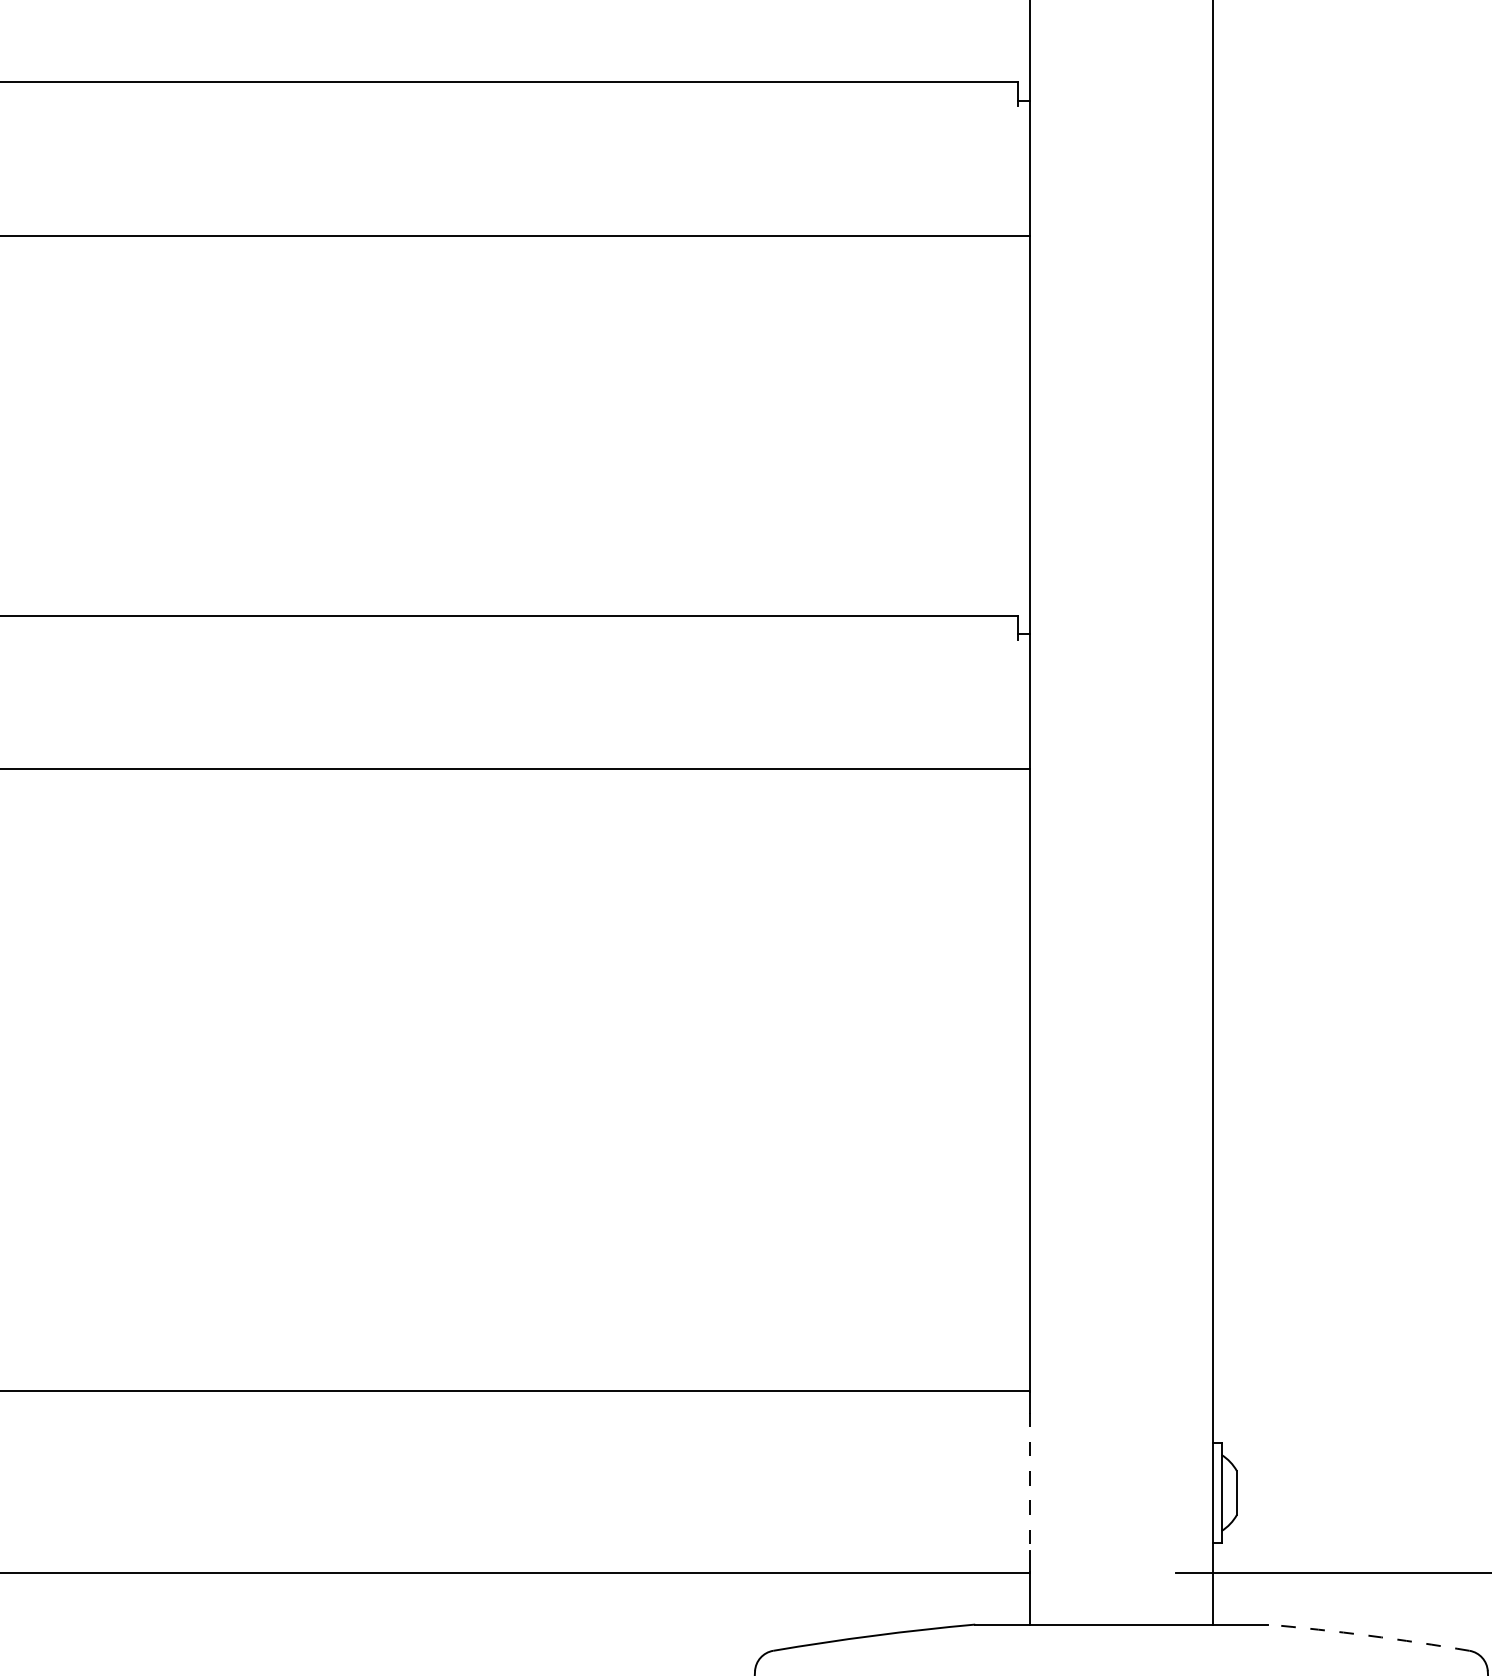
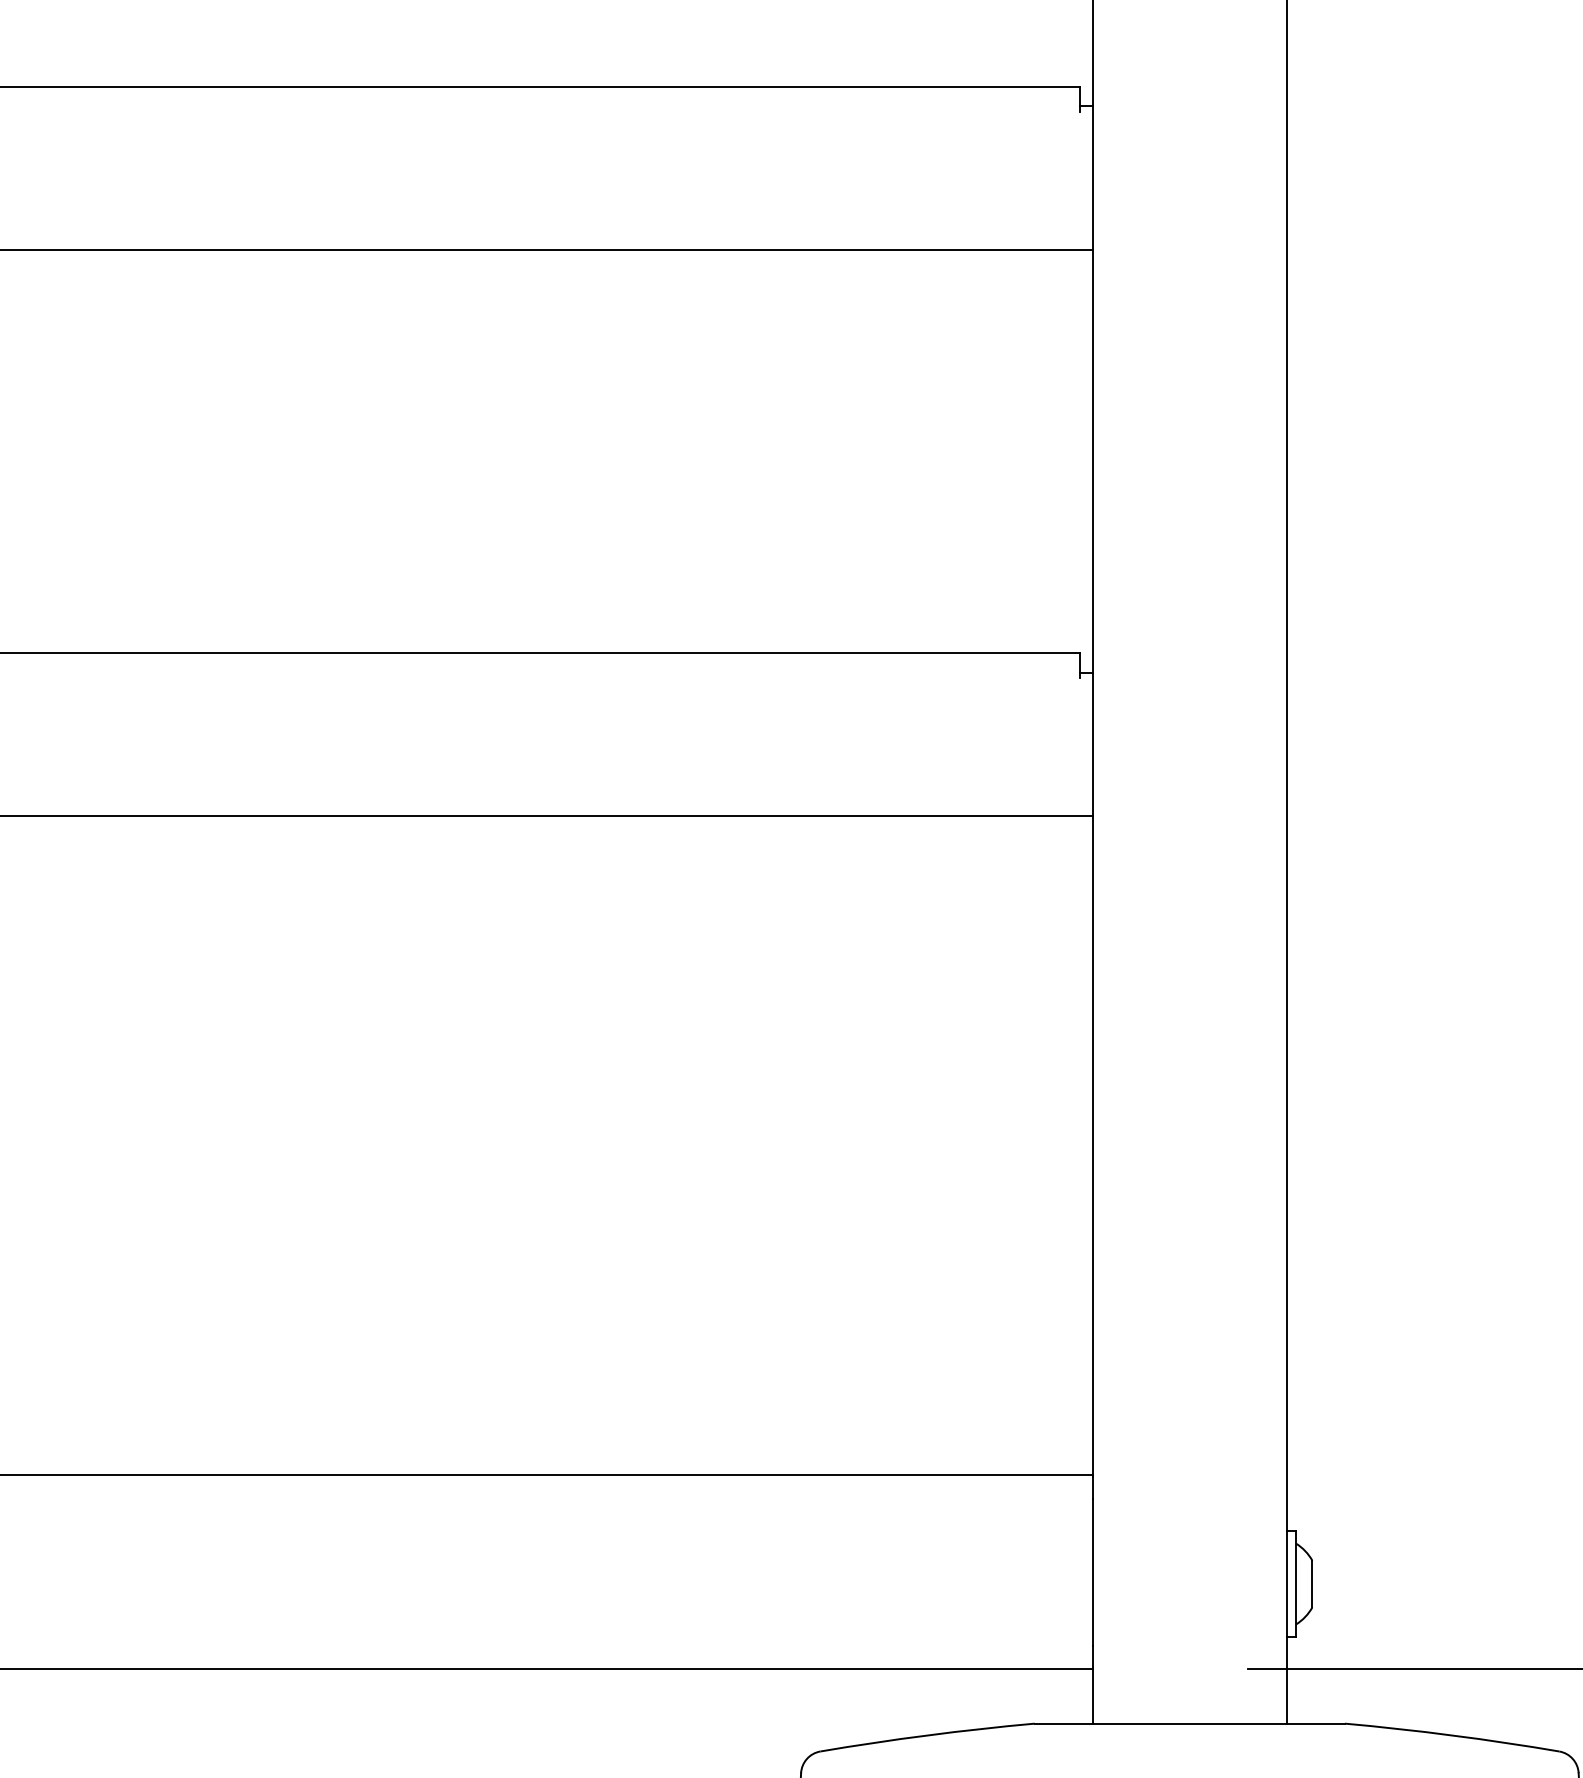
line: (1029, 1482) -> (1092, 1572), dashed -> solid
arc: (1368, 1635) -> (1452, 1735), dashed -> solid

